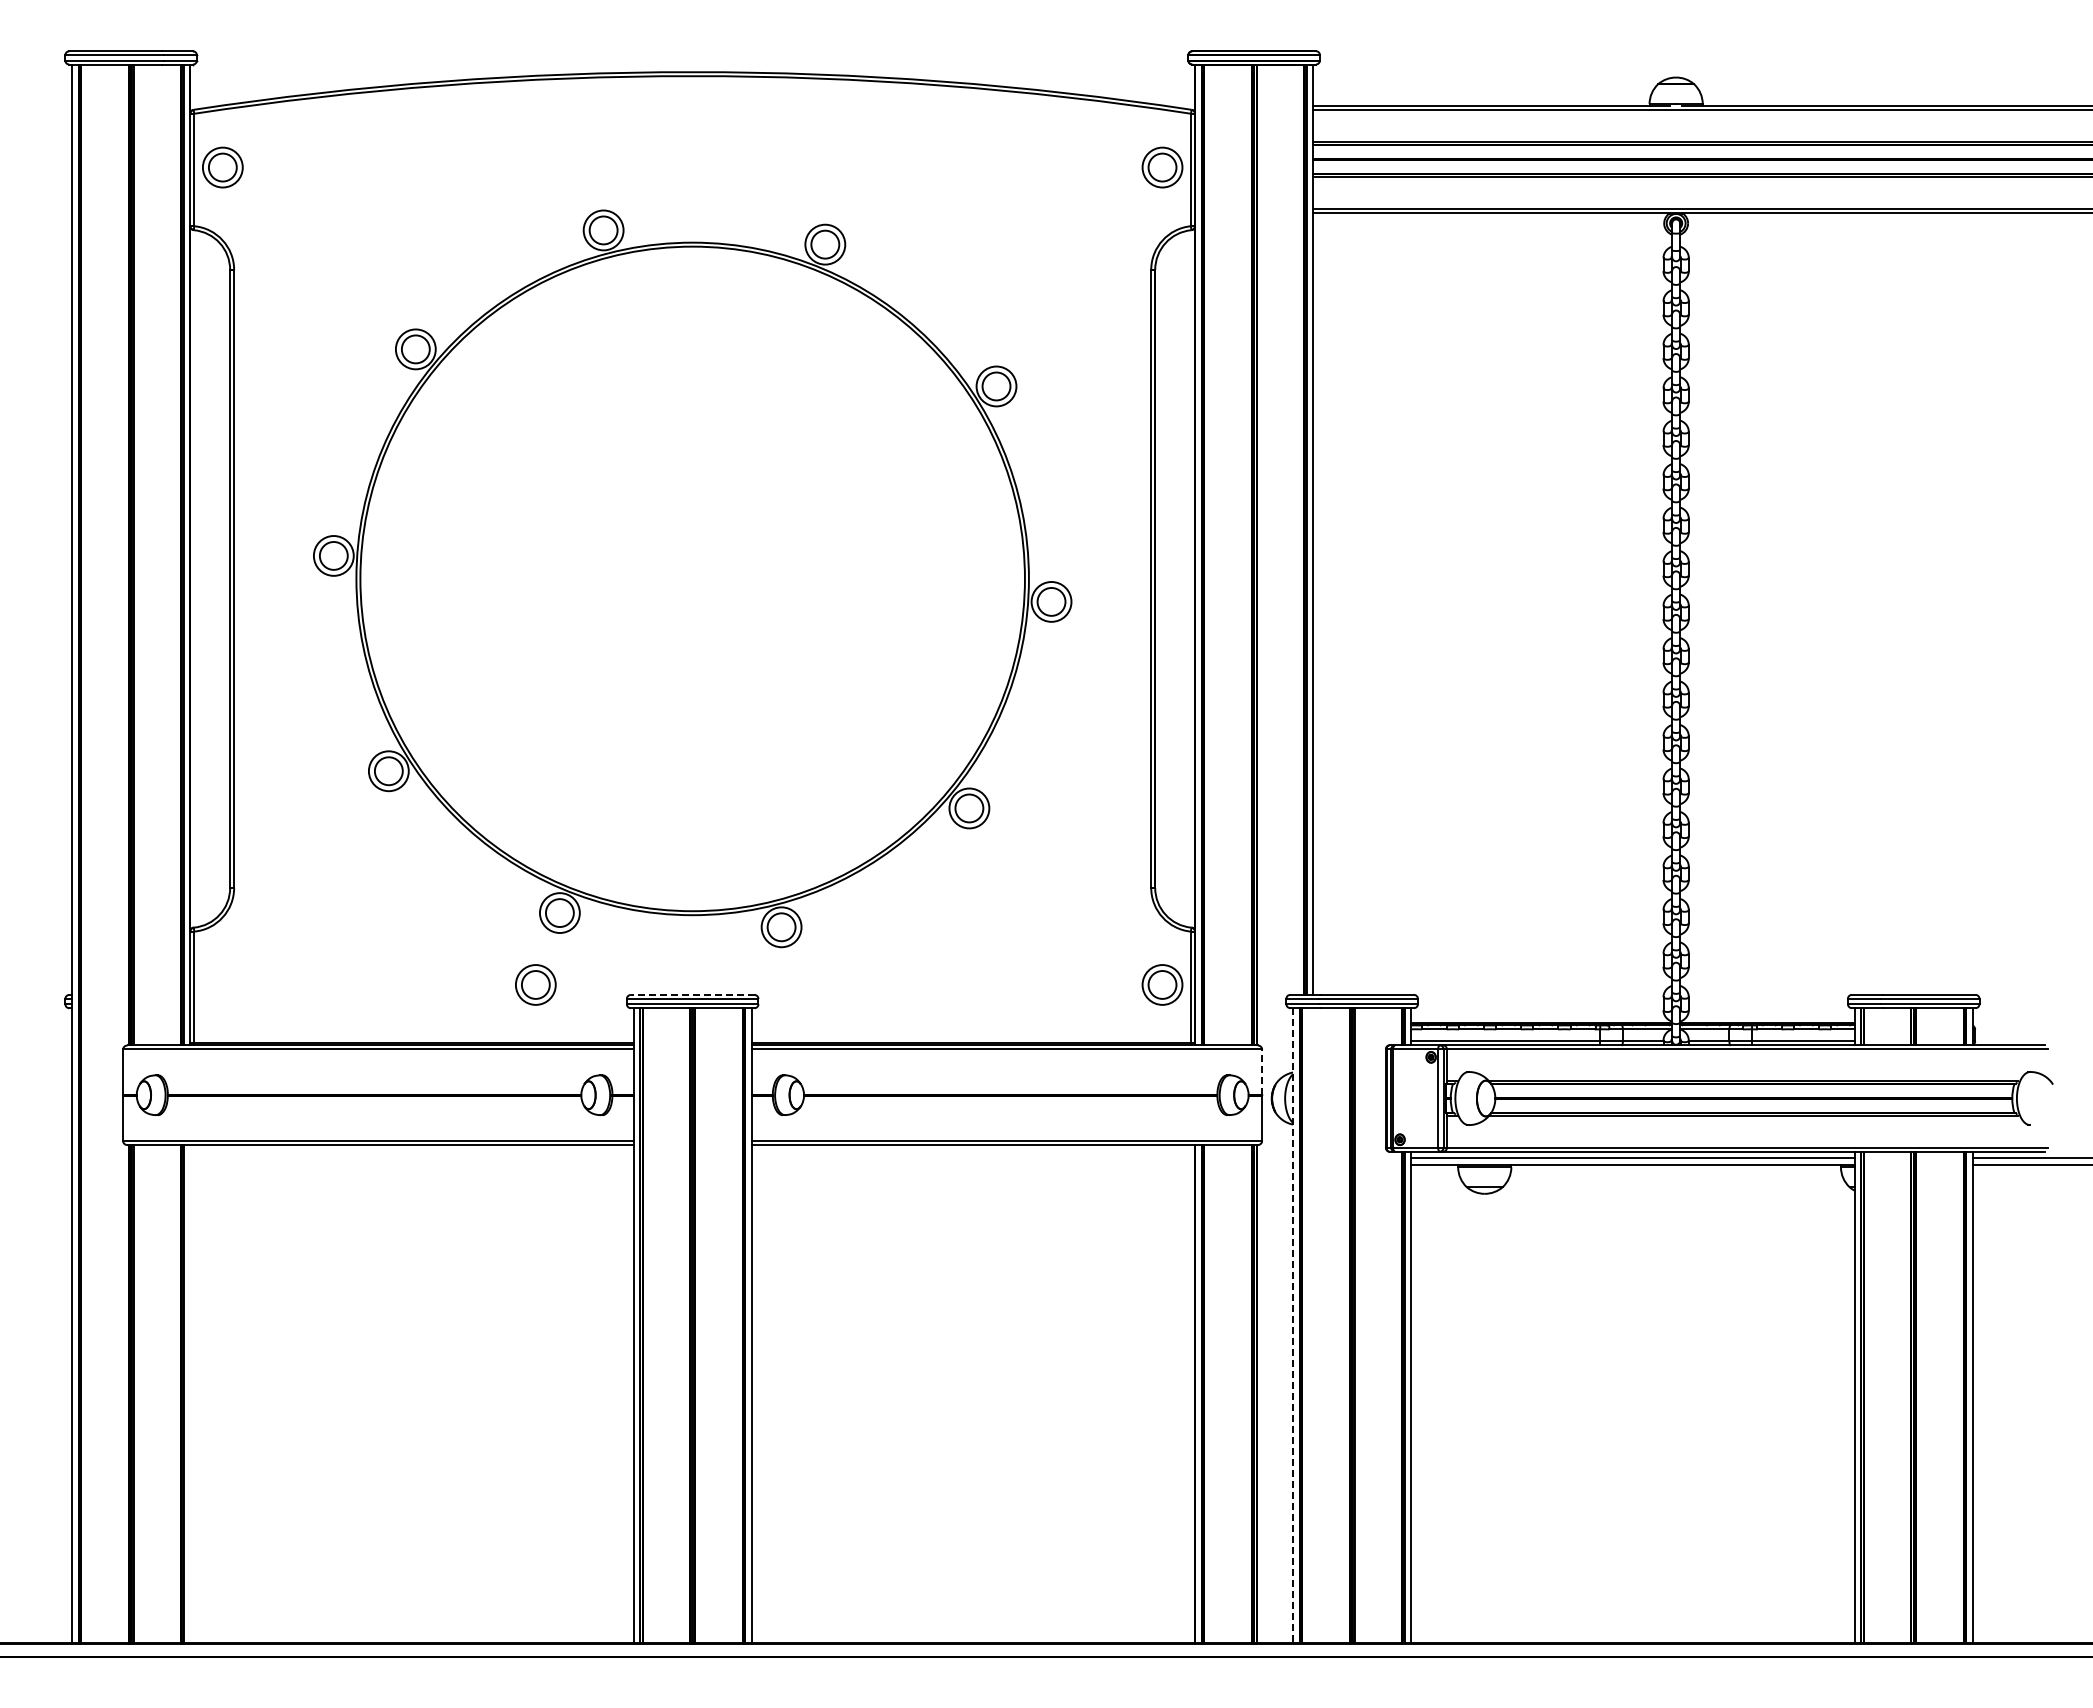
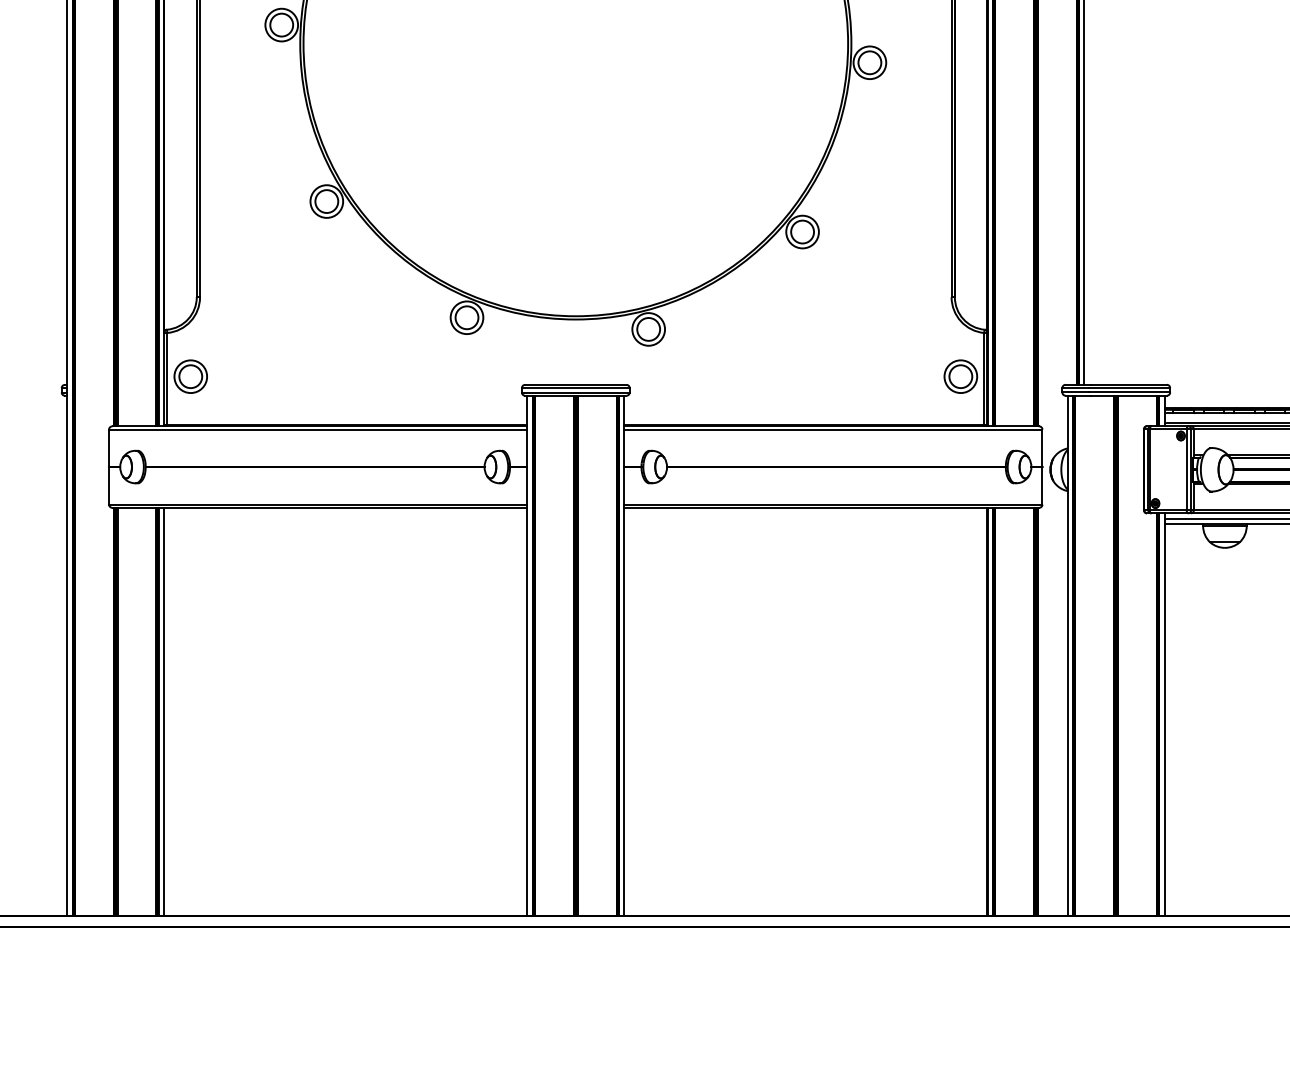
part: (535, 984) -> (190, 376), moved
line: (692, 994) -> (575, 384), dashed -> solid
line: (1262, 1072) -> (1042, 448), dashed -> solid
line: (1293, 1325) -> (1068, 655), dashed -> solid
line: (190, 1394) -> (164, 712), added

